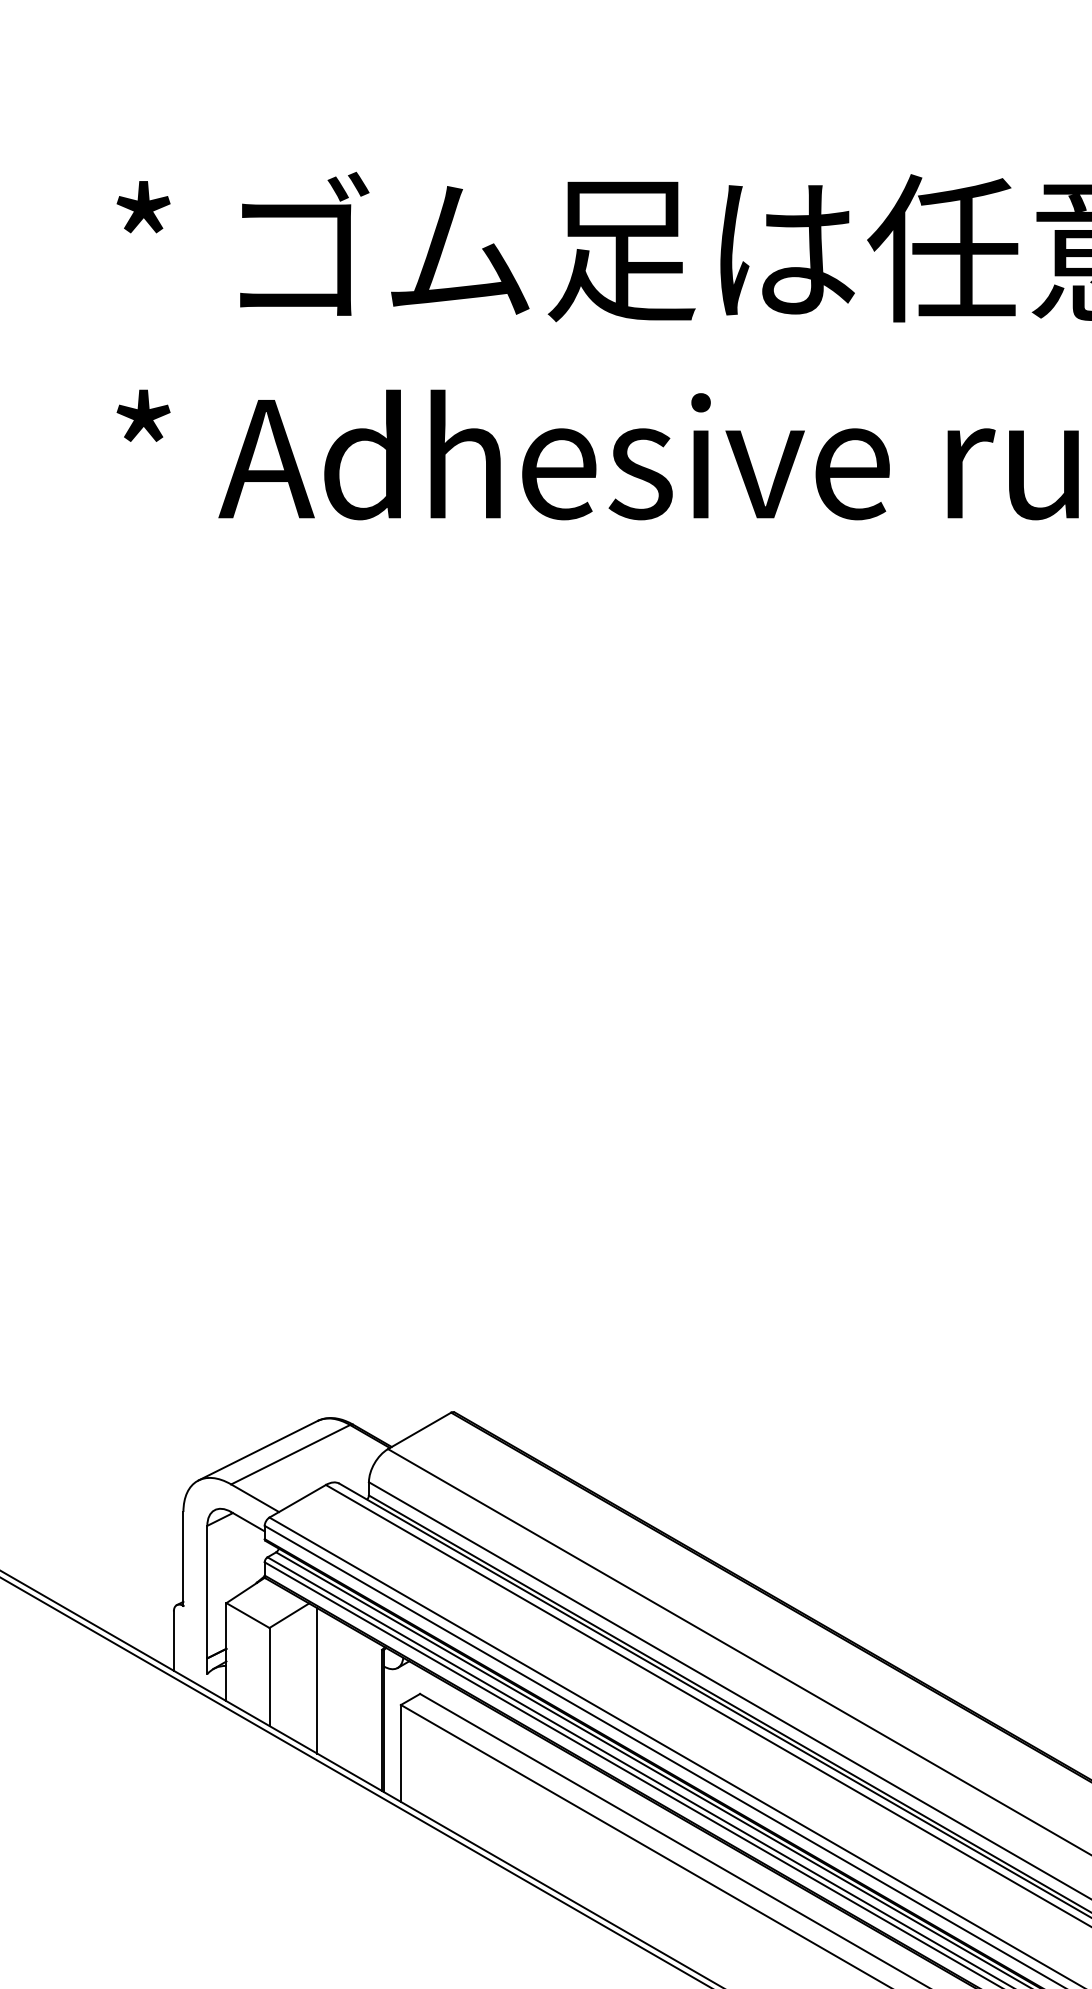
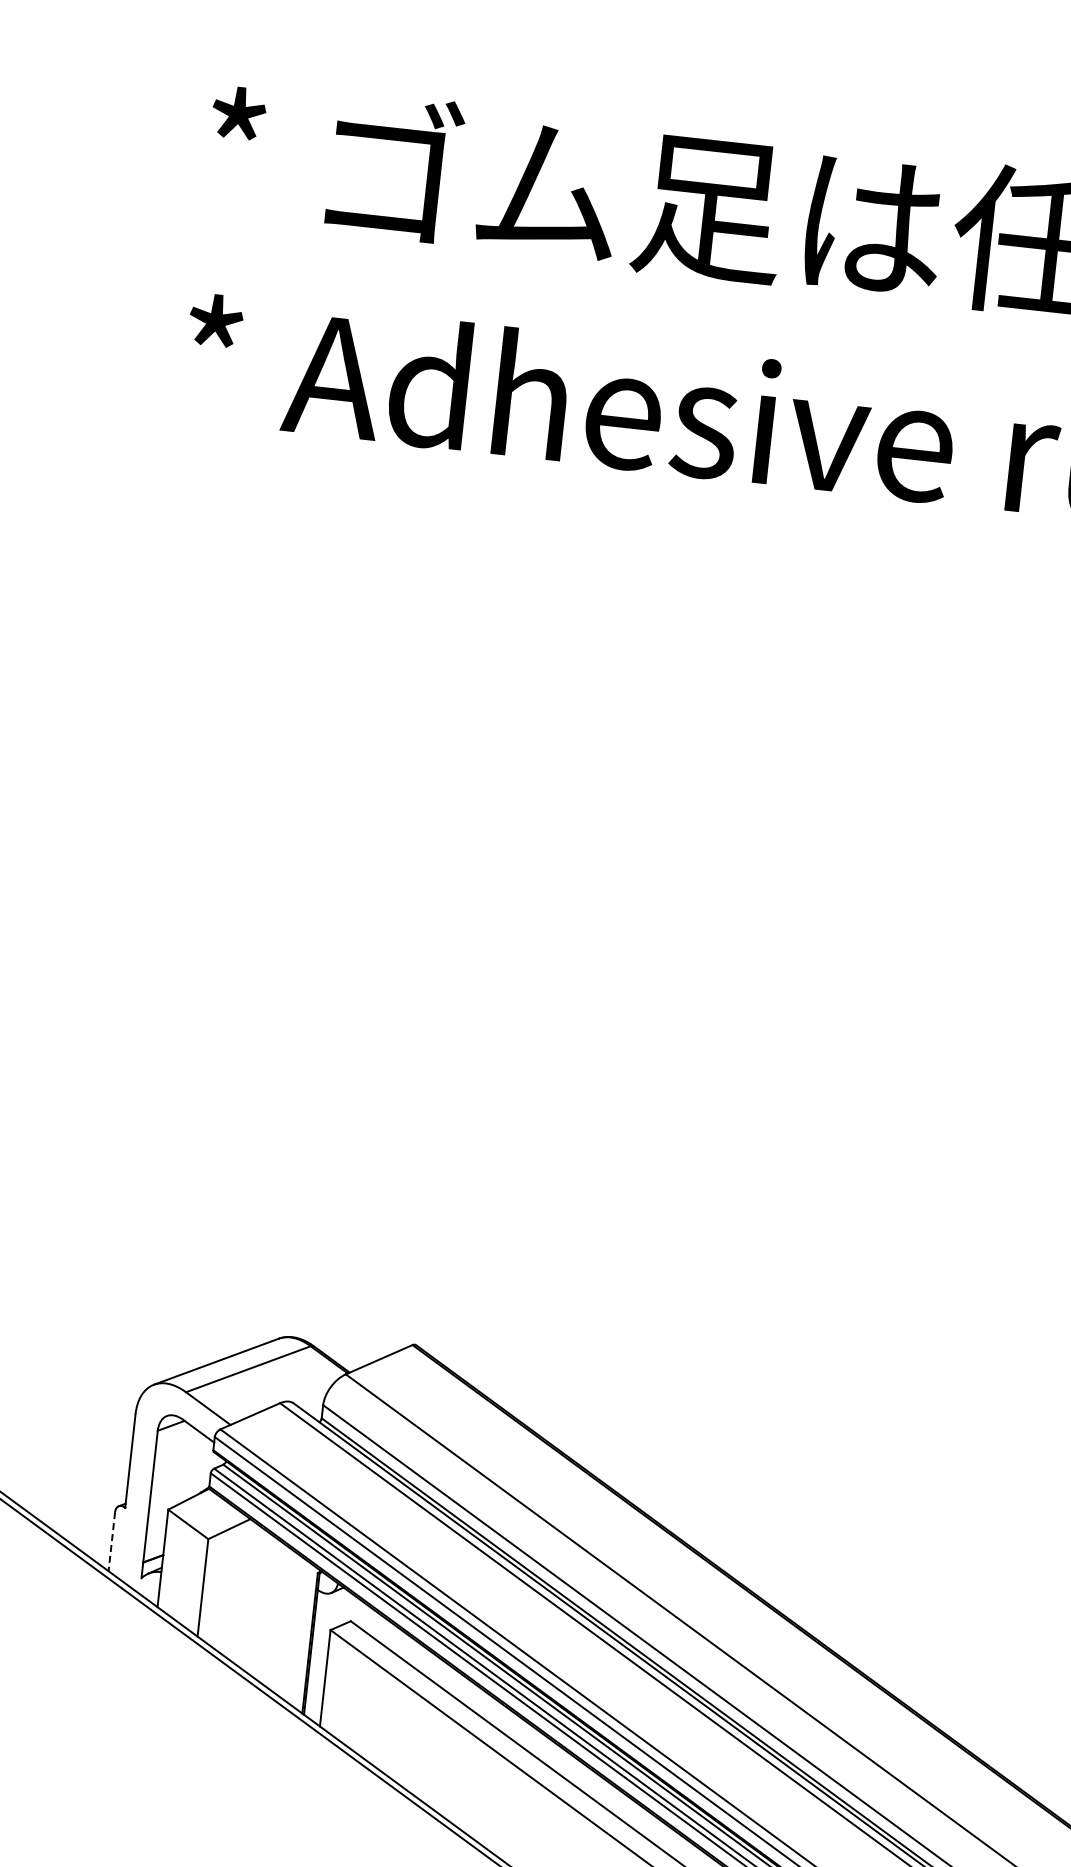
line: (173, 1641) -> (111, 1542), solid -> dashed
line: (317, 1680) -> (250, 1596), removed

